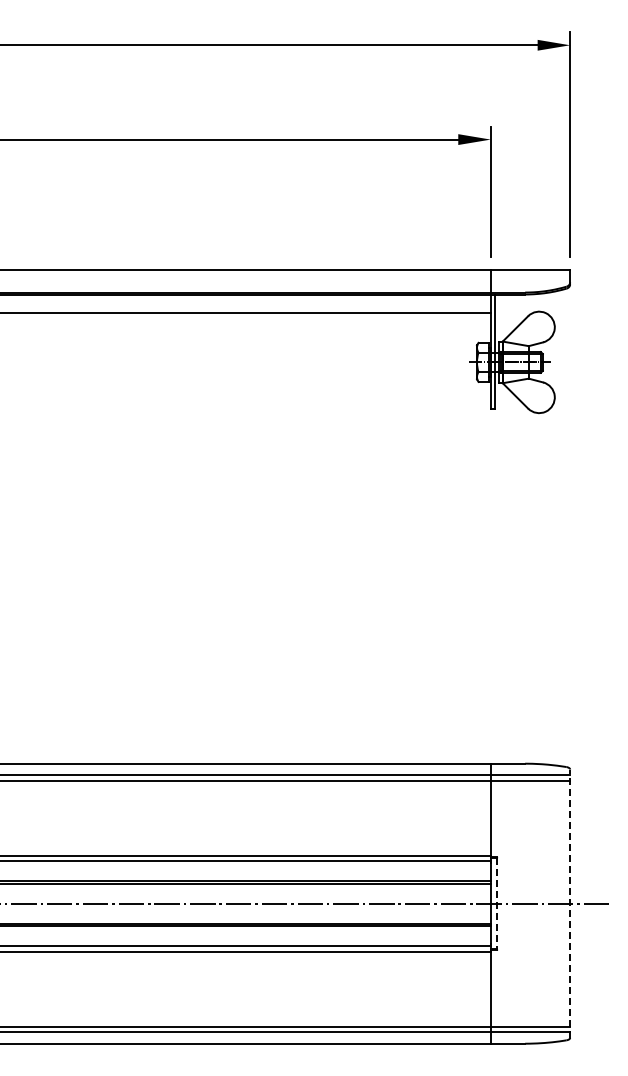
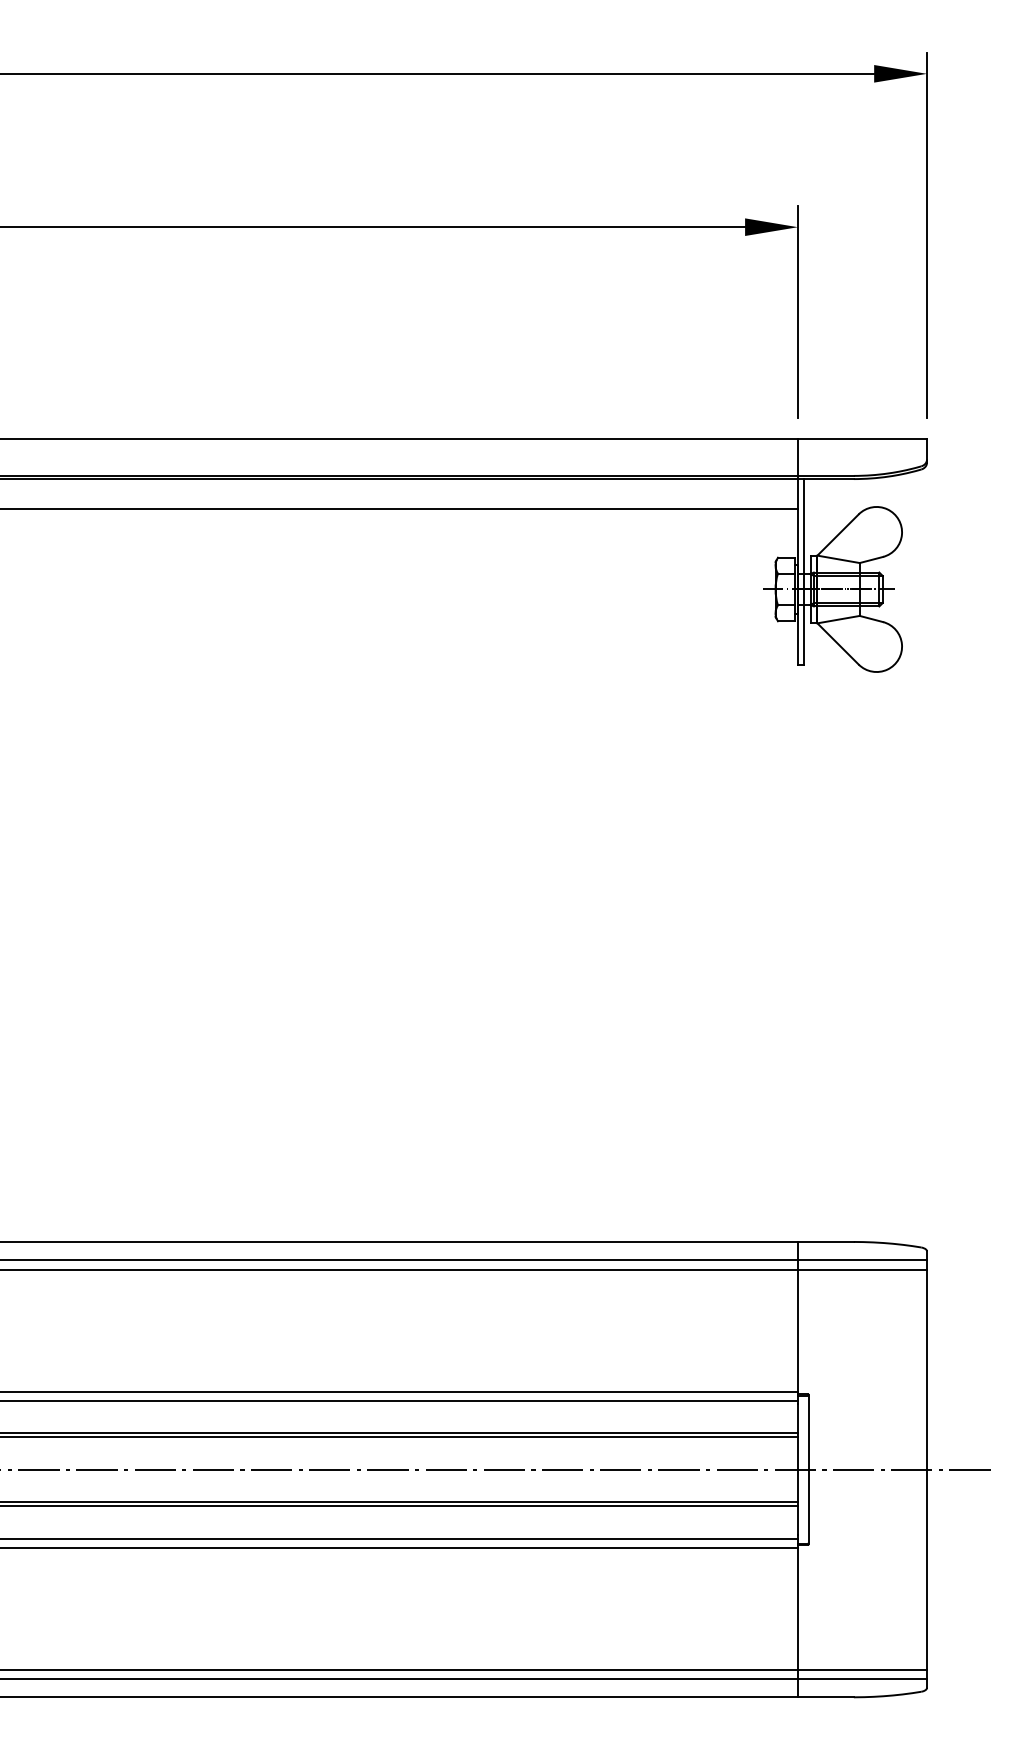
line: (497, 903) -> (808, 1469), dashed -> solid
line: (570, 903) -> (927, 1469), dashed -> solid

